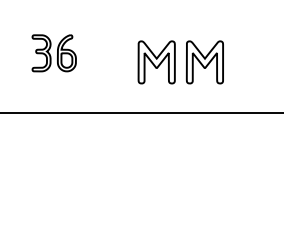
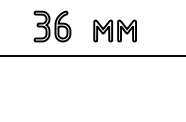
part: (54, 53) -> (52, 26), size x1.67

